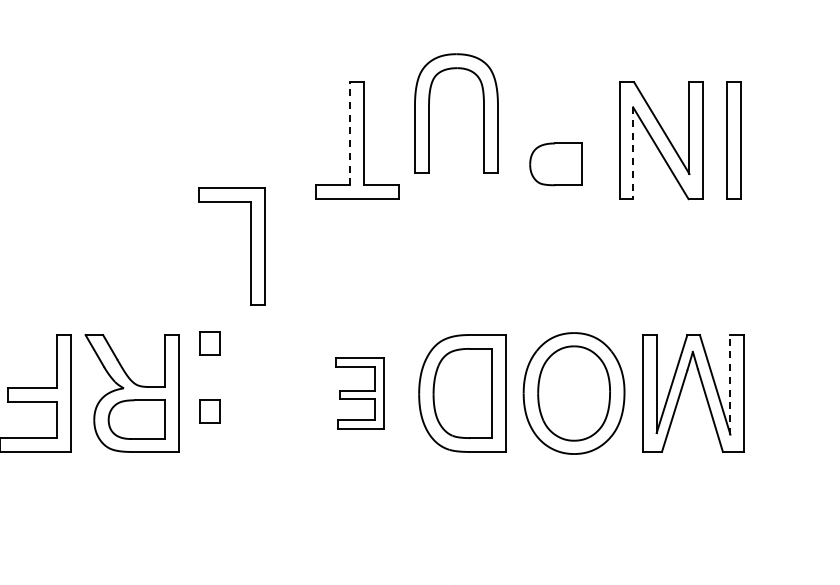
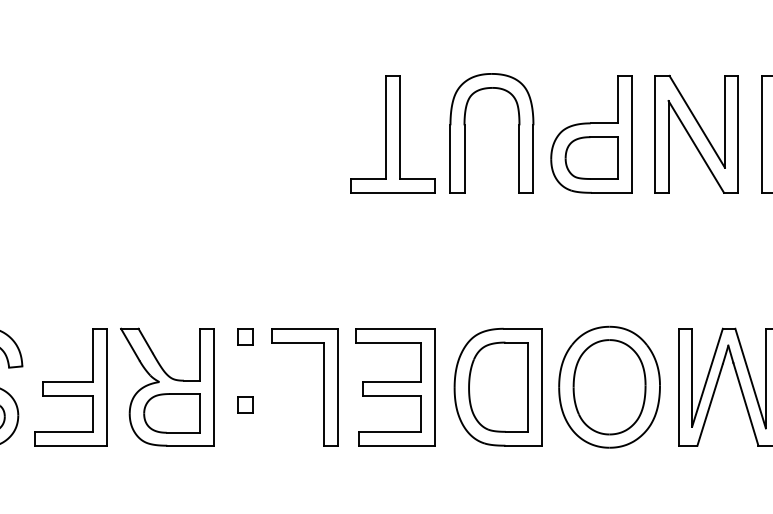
part: (429, 113) -> (464, 133), moved
line: (350, 133) -> (385, 127), dashed -> solid
part: (555, 140) -> (590, 134), added
line: (633, 153) -> (668, 147), dashed -> solid
part: (250, 246) -> (322, 387), moved
part: (209, 342) -> (244, 336), size x0.71
line: (730, 384) -> (765, 378), dashed -> solid
part: (359, 393) -> (394, 387), size x1.67
part: (209, 411) -> (244, 405), size x0.71

